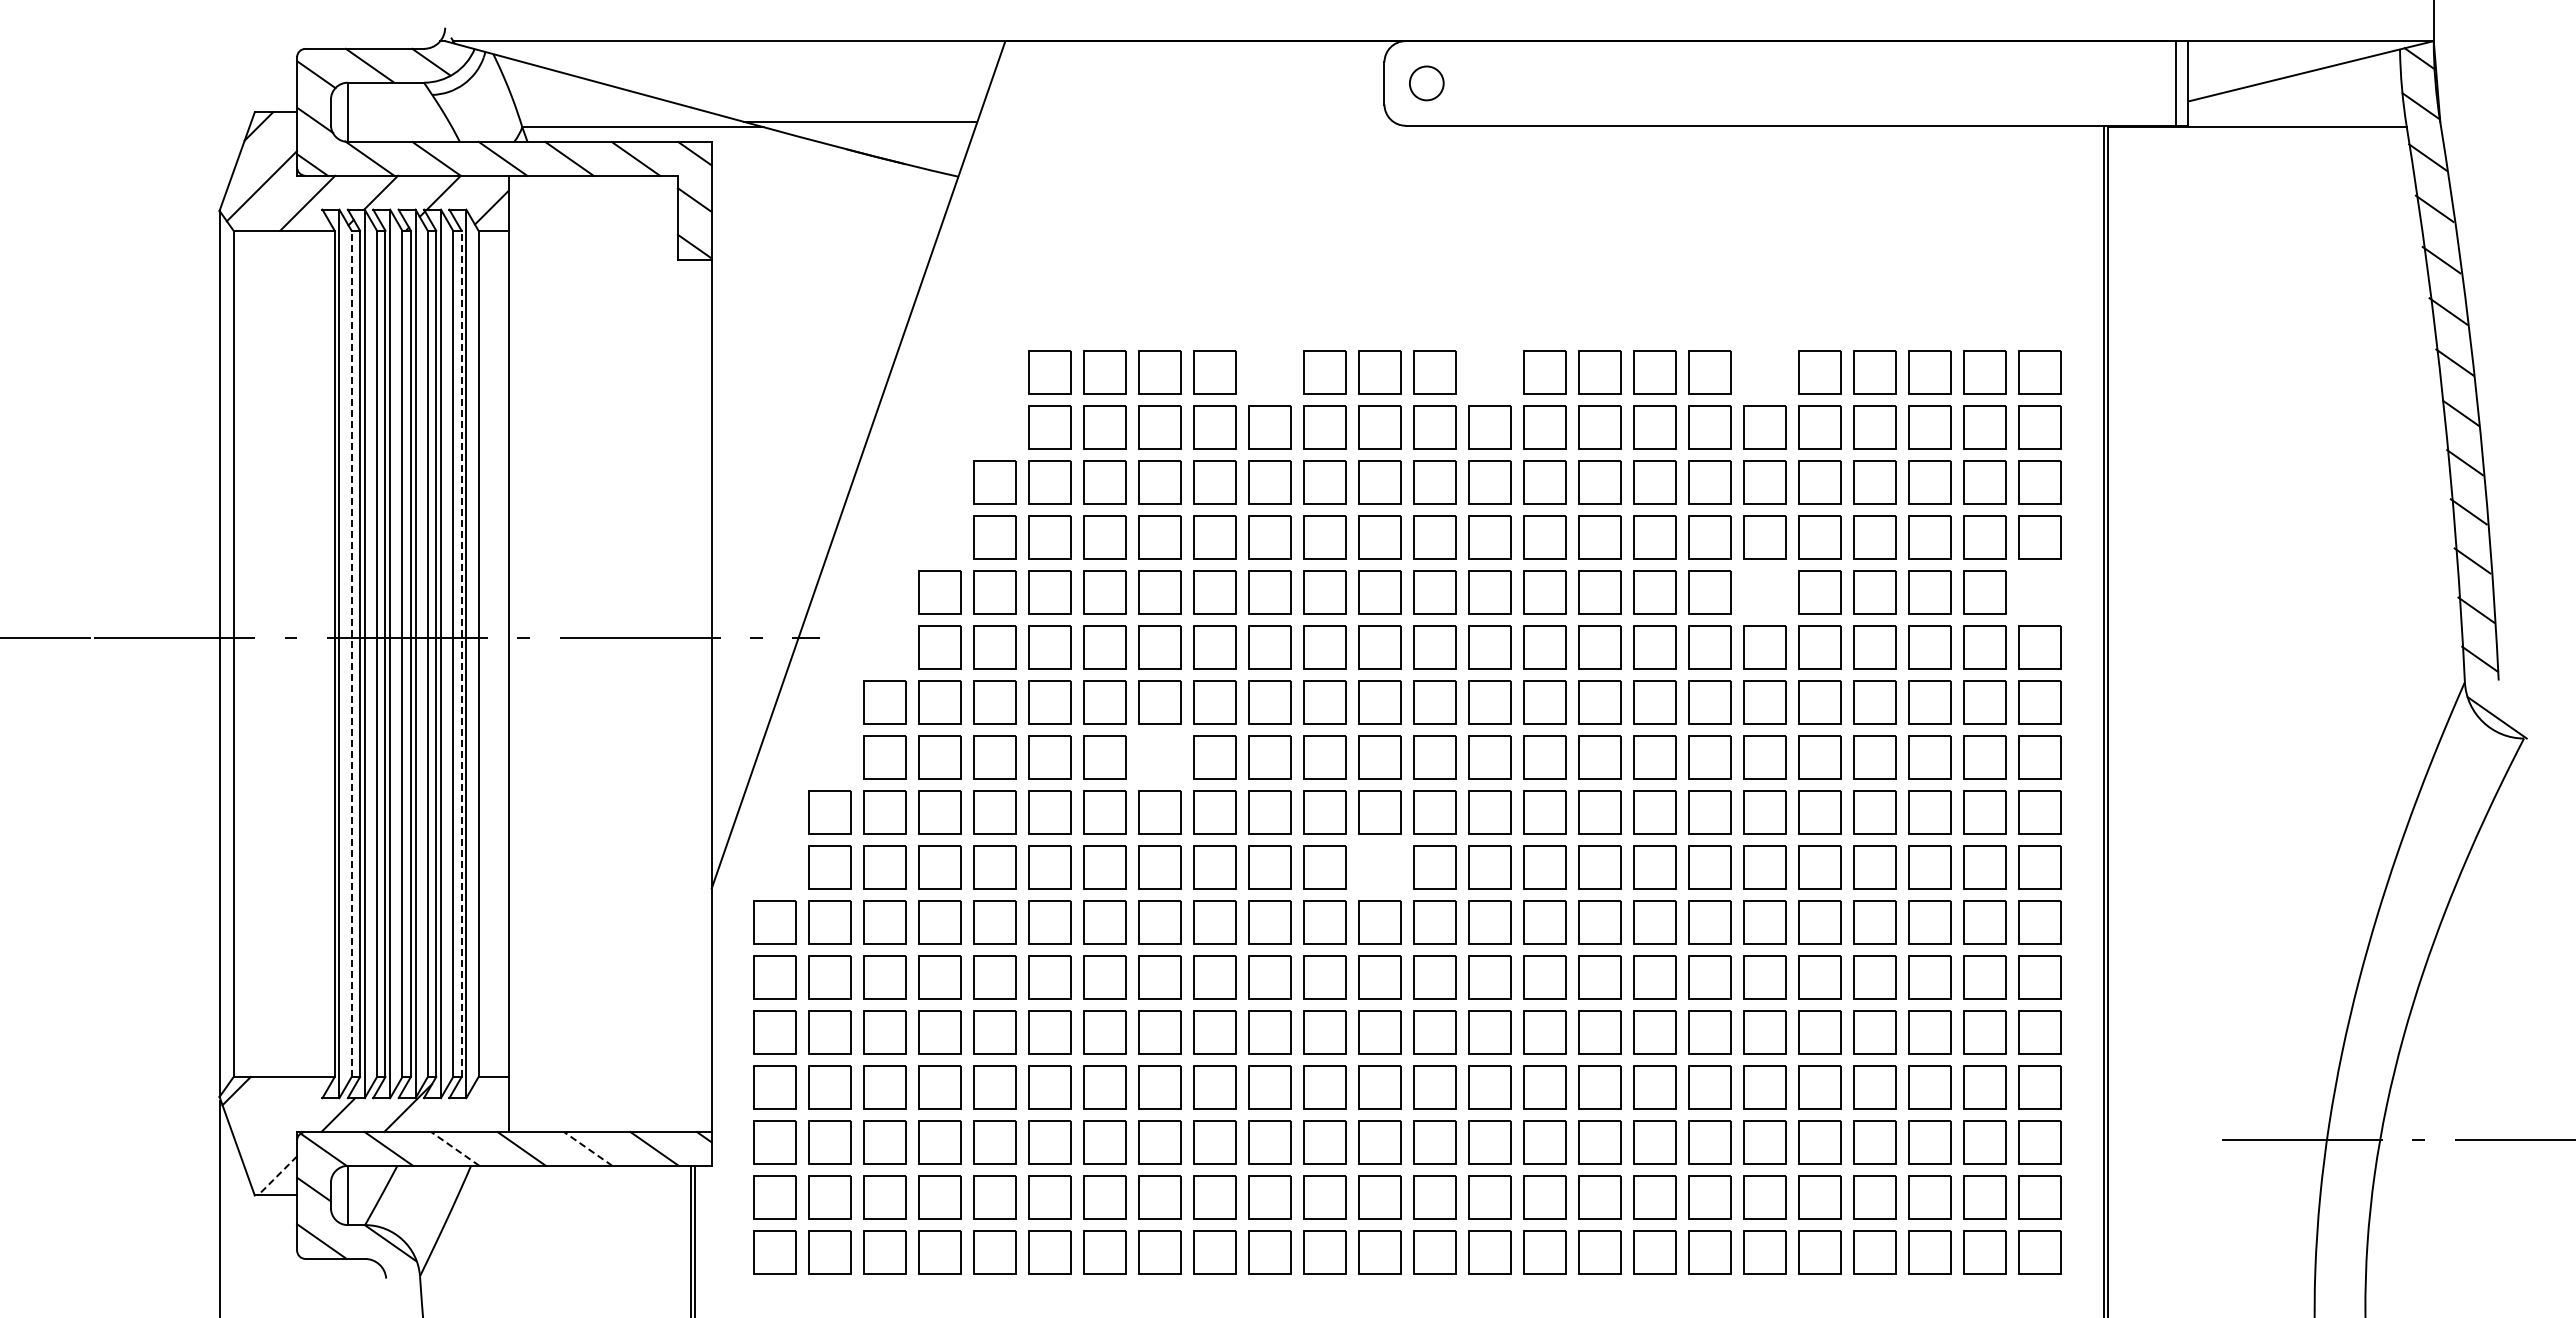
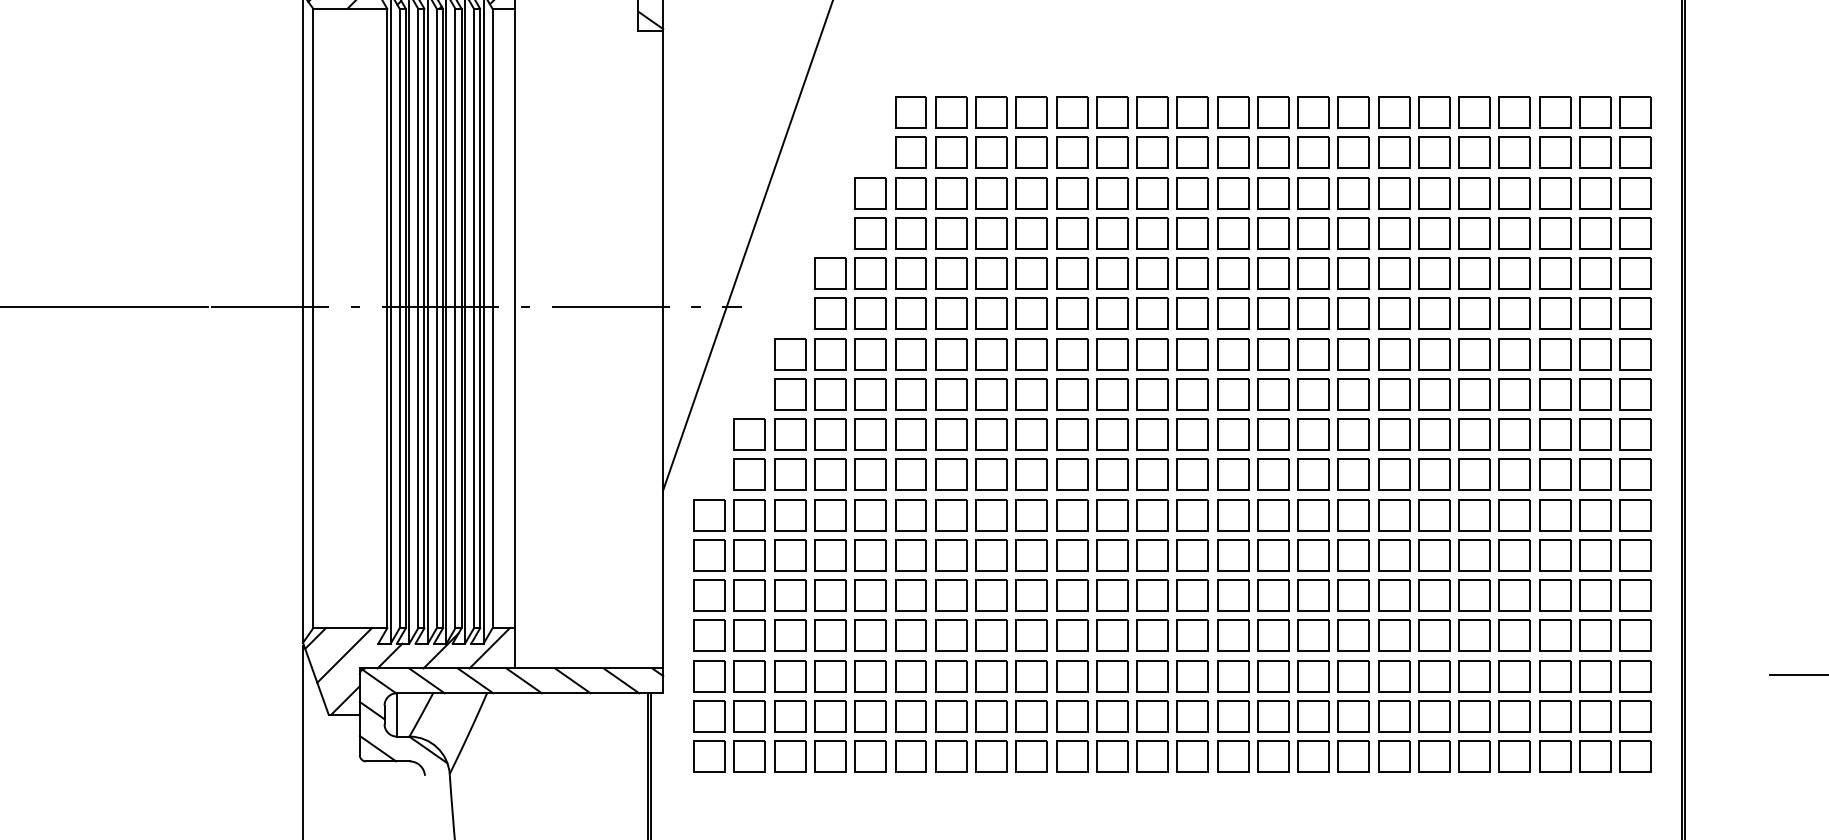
part: (1269, 372) -> (1071, 112), added
part: (1489, 372) -> (1232, 112), added
part: (1764, 372) -> (1433, 112), added
part: (1764, 592) -> (1433, 273), added
part: (2039, 592) -> (1635, 273), added
line: (351, 653) -> (399, 318), dashed -> solid
line: (461, 653) -> (480, 318), dashed -> solid
part: (1159, 757) -> (990, 394), added
part: (1379, 867) -> (1151, 474), added
line: (474, 1104) -> (489, 648), added
line: (276, 1114) -> (344, 655), added
line: (454, 1148) -> (474, 680), dashed -> solid
line: (588, 1148) -> (573, 680), dashed -> solid
line: (277, 1175) -> (345, 700), dashed -> solid

